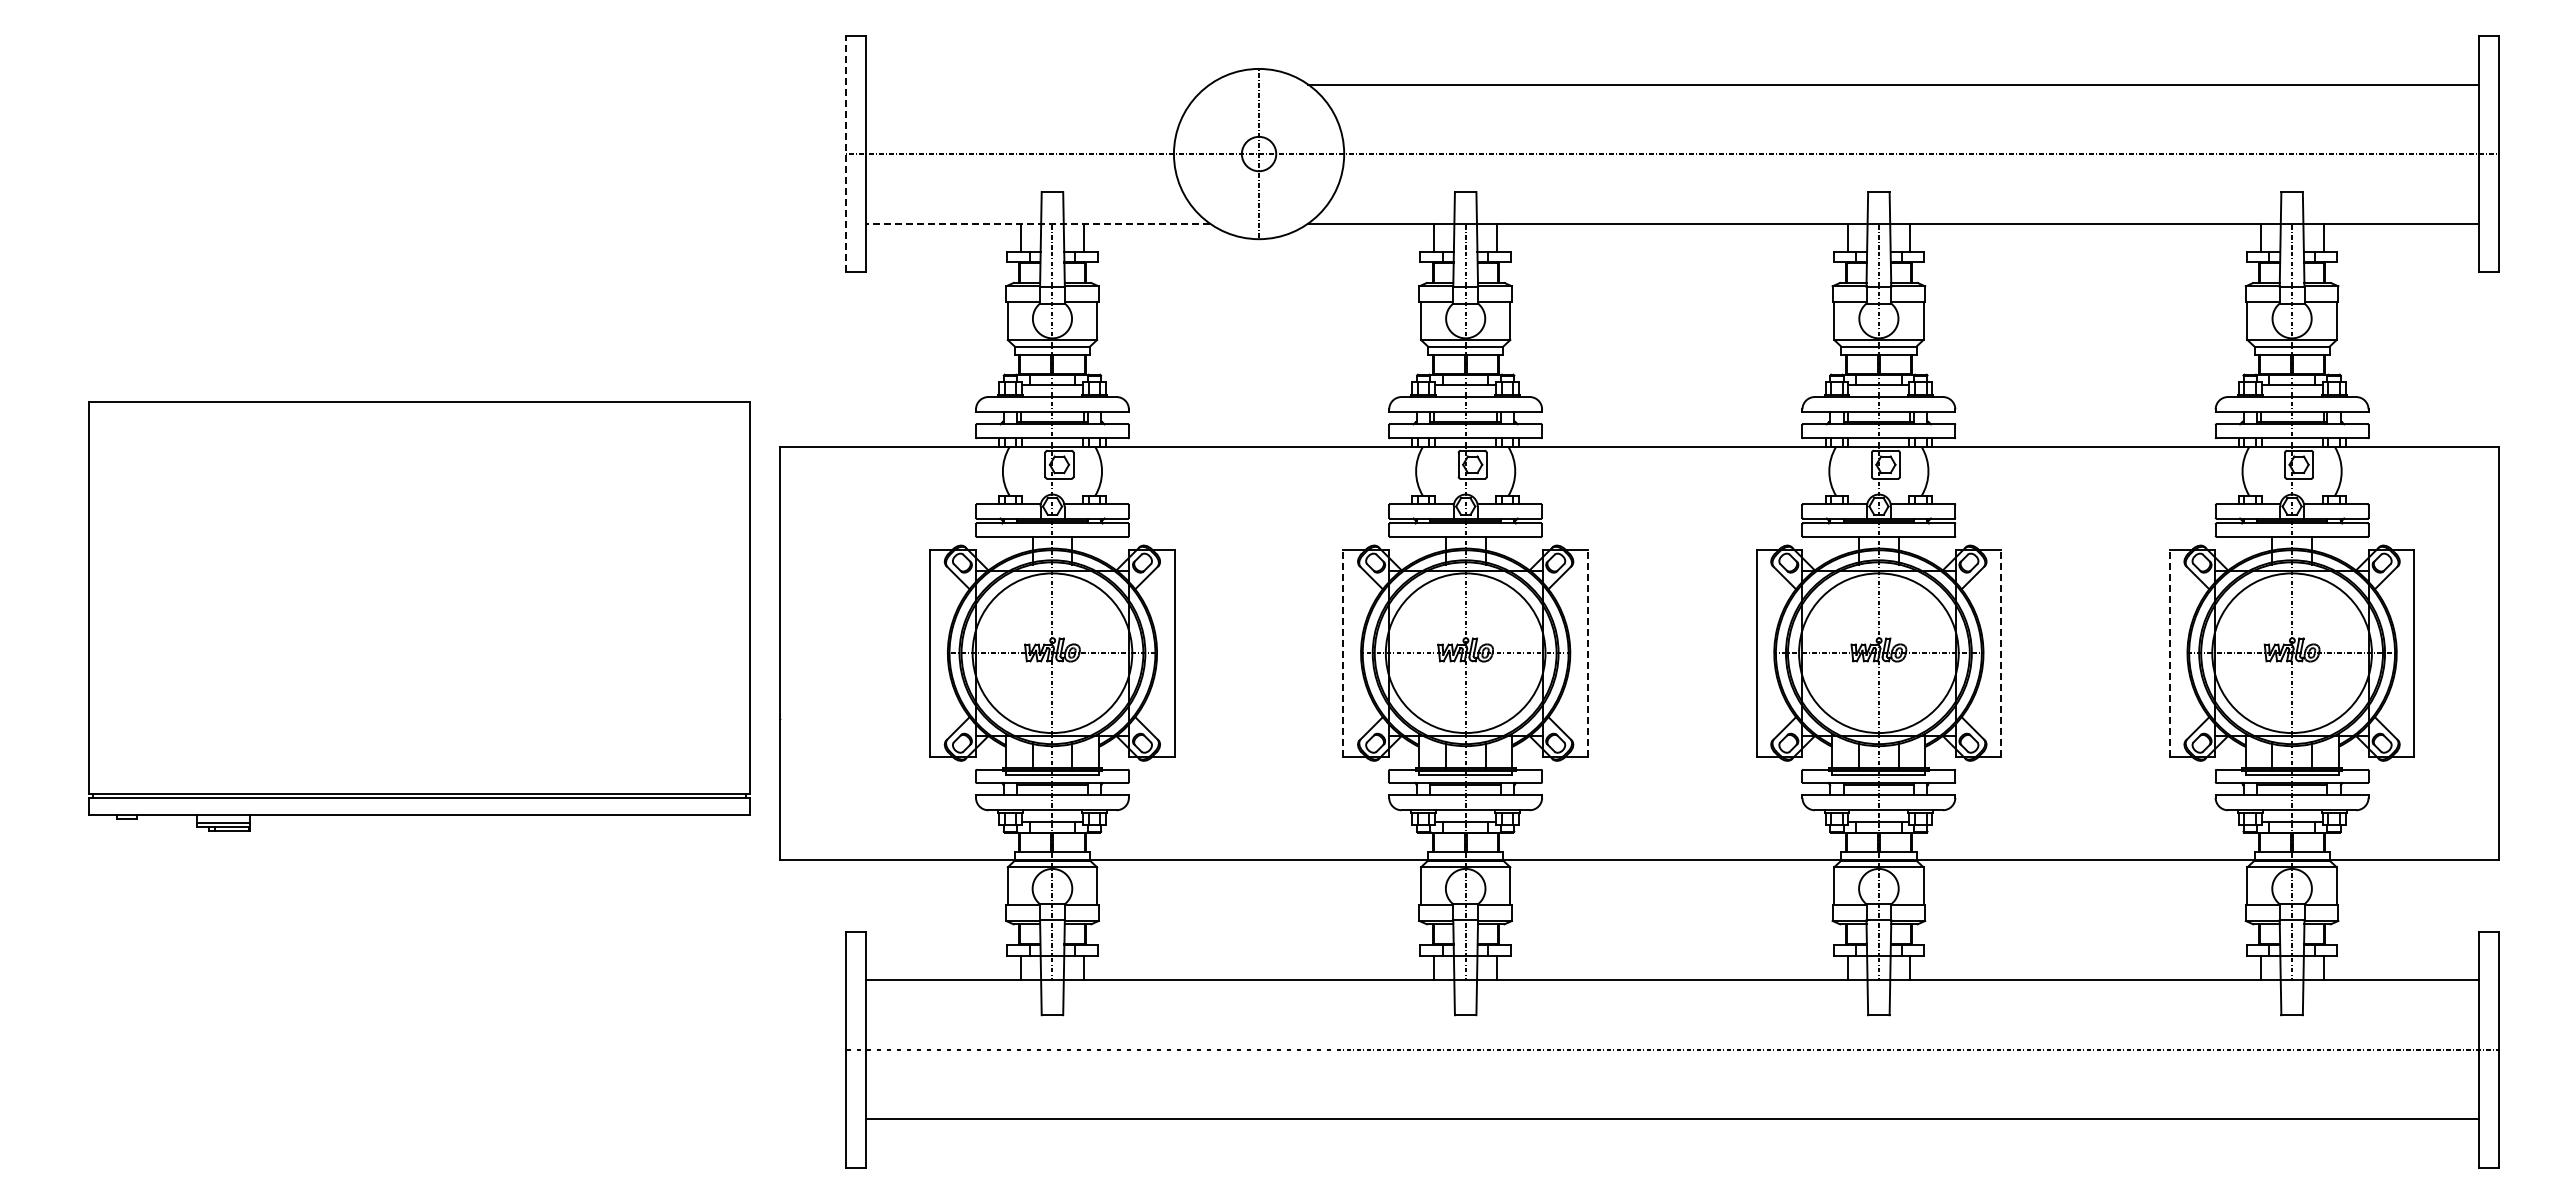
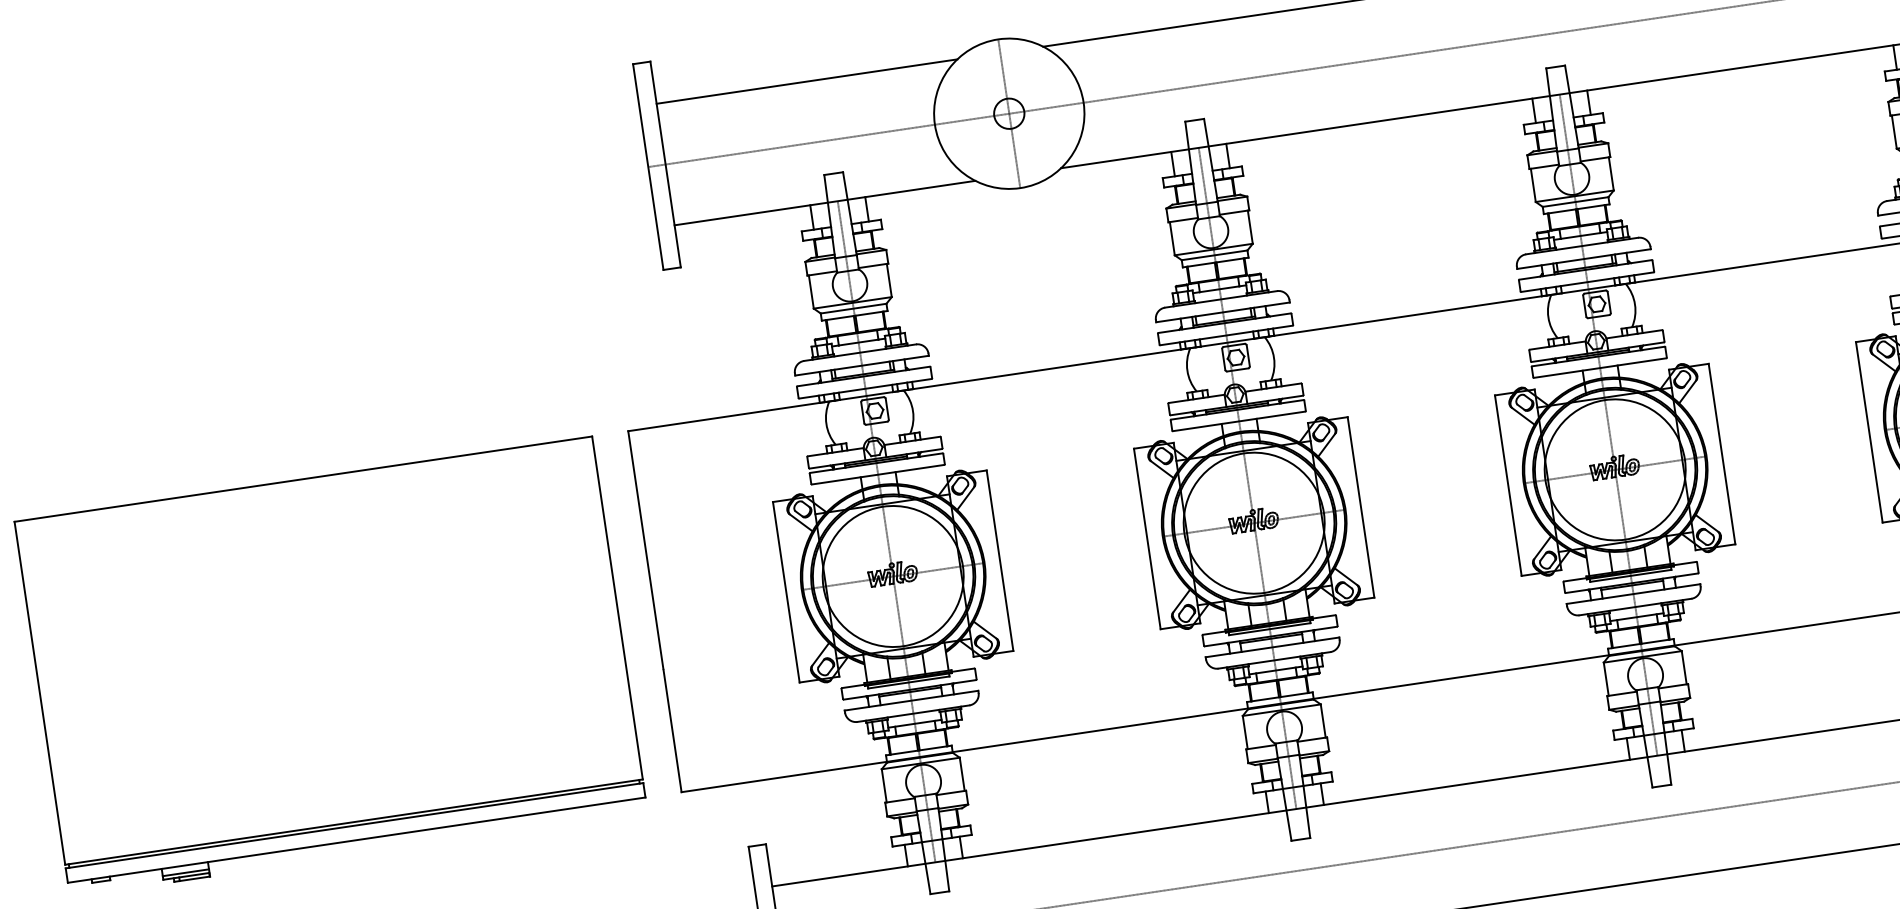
line: (1037, 84) -> (806, 81), added
line: (845, 154) -> (648, 167), dashed -> solid
line: (1037, 223) -> (824, 203), dashed -> solid
part: (419, 616) -> (330, 666), moved
line: (1343, 652) -> (1147, 538), dashed -> solid
line: (1587, 652) -> (1360, 506), dashed -> solid
line: (2001, 652) -> (1722, 453), dashed -> solid
line: (2169, 652) -> (1868, 431), dashed -> solid

